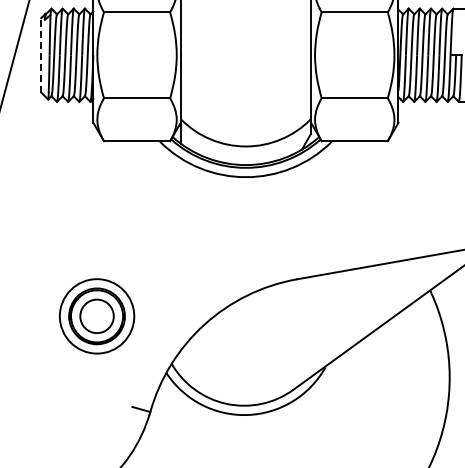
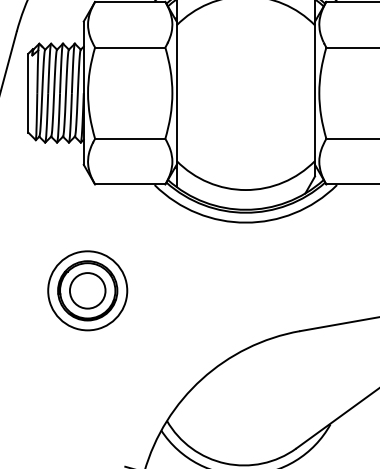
line: (41, 54) -> (28, 92), dashed -> solid
part: (97, 316) -> (88, 290), moved

